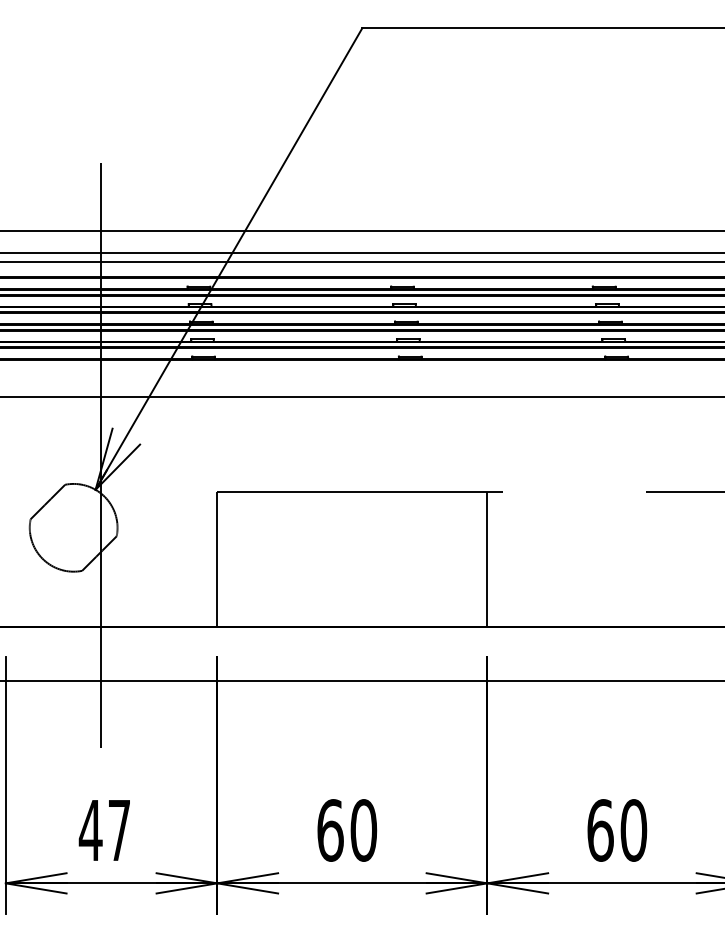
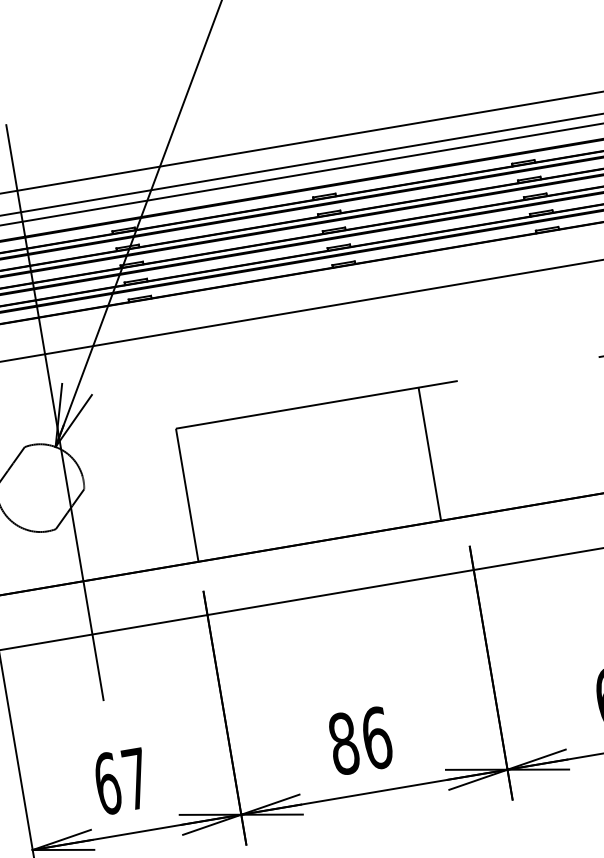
line: (487, 558) -> (429, 453), moved
text: (90, 830) -> (107, 783), 47 -> 67
text: (347, 830) -> (360, 740), 60 -> 86

